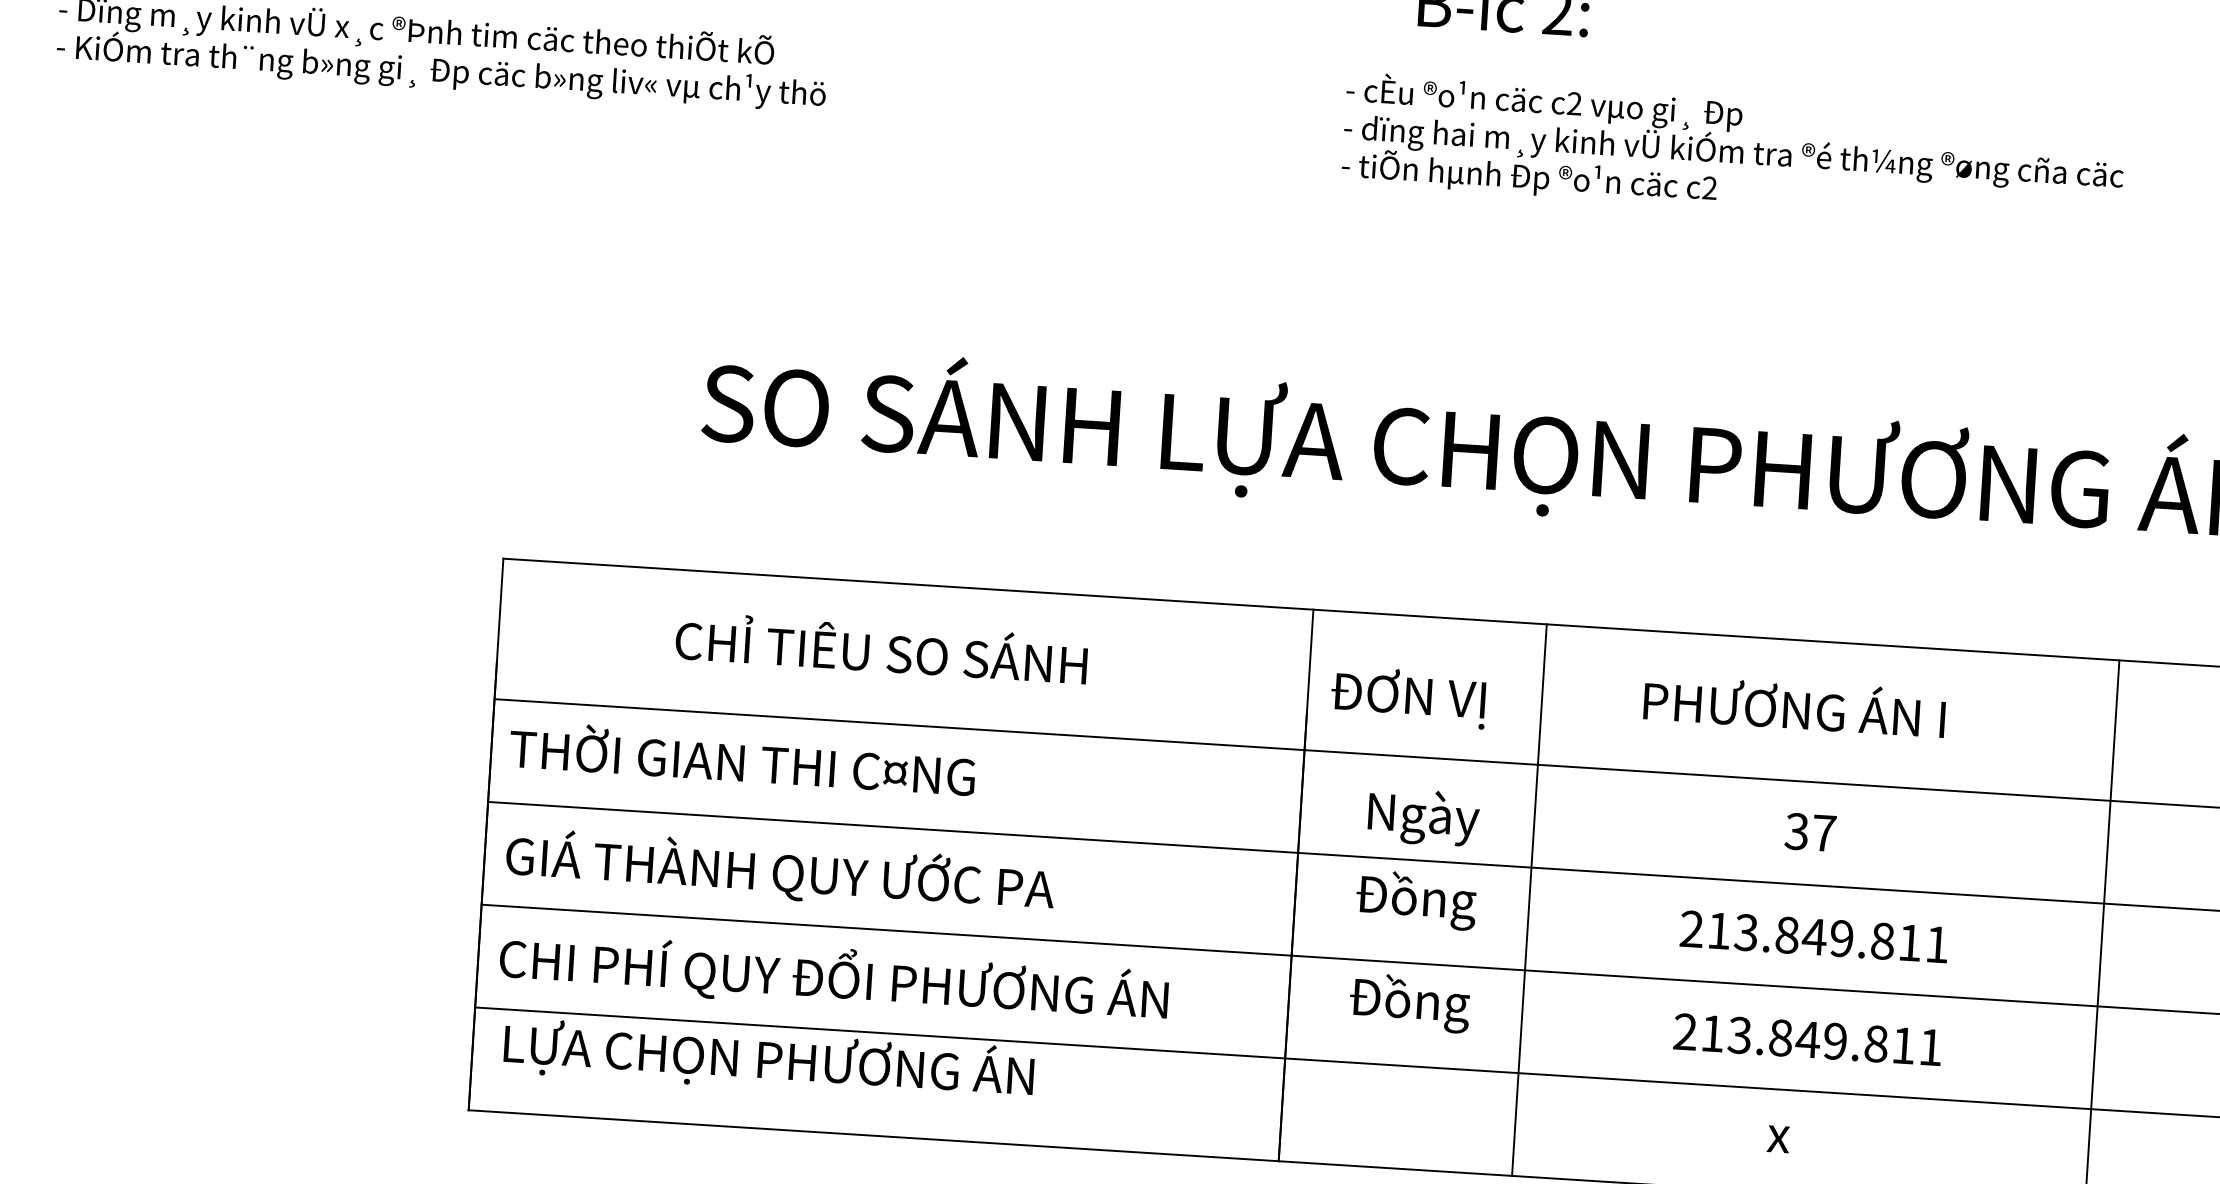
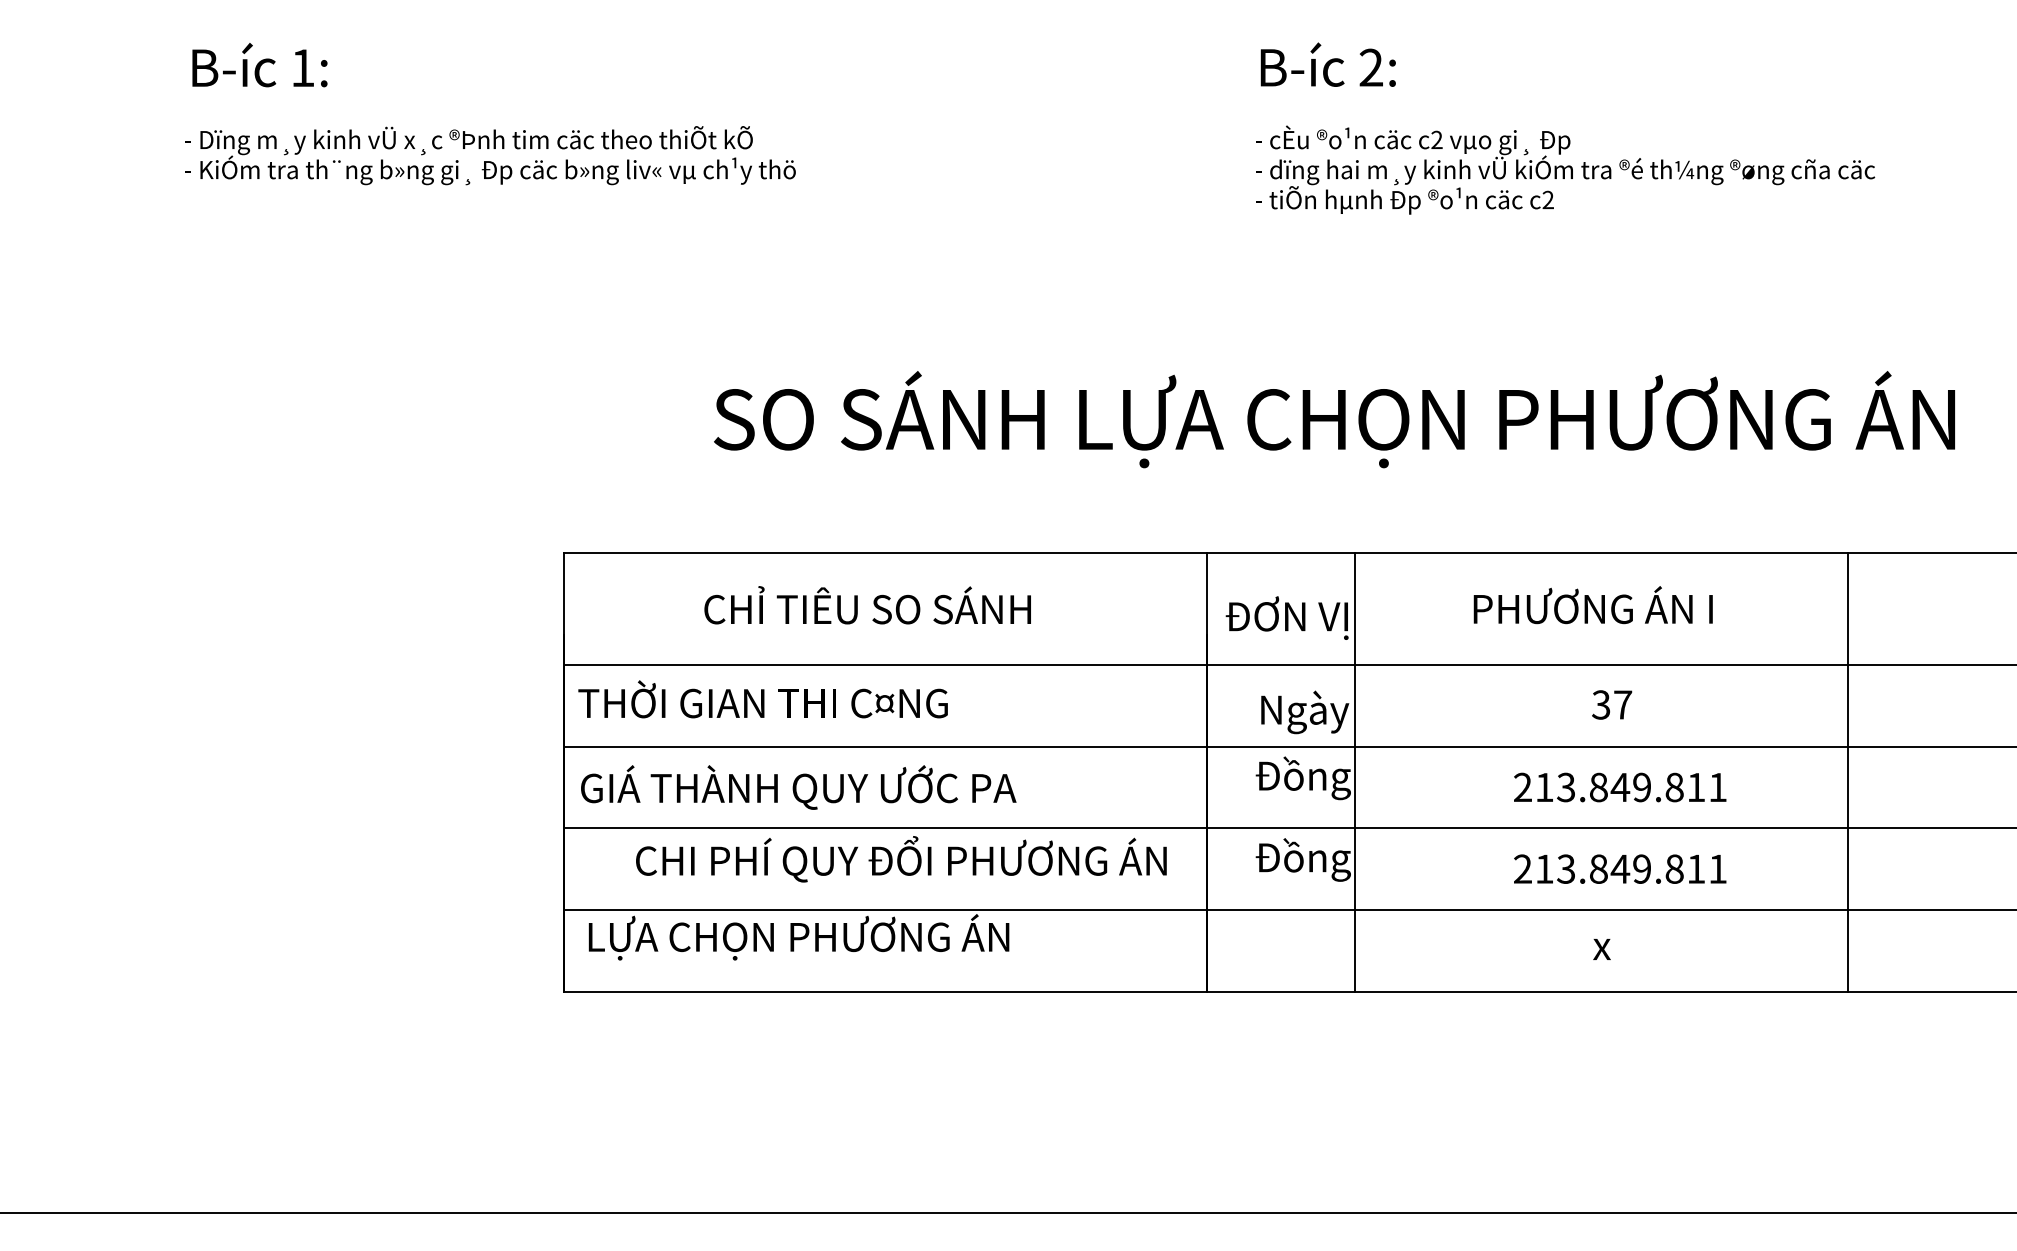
text: (1733, 151) -> (1565, 169), moved
line: (1528, 900) -> (1354, 772), moved
text: (834, 977) -> (901, 859), moved

